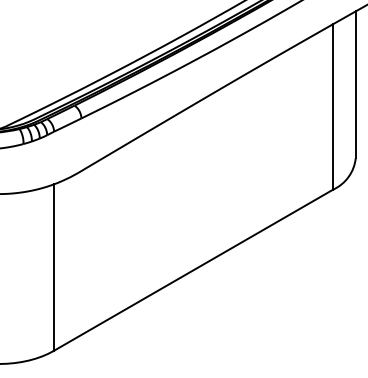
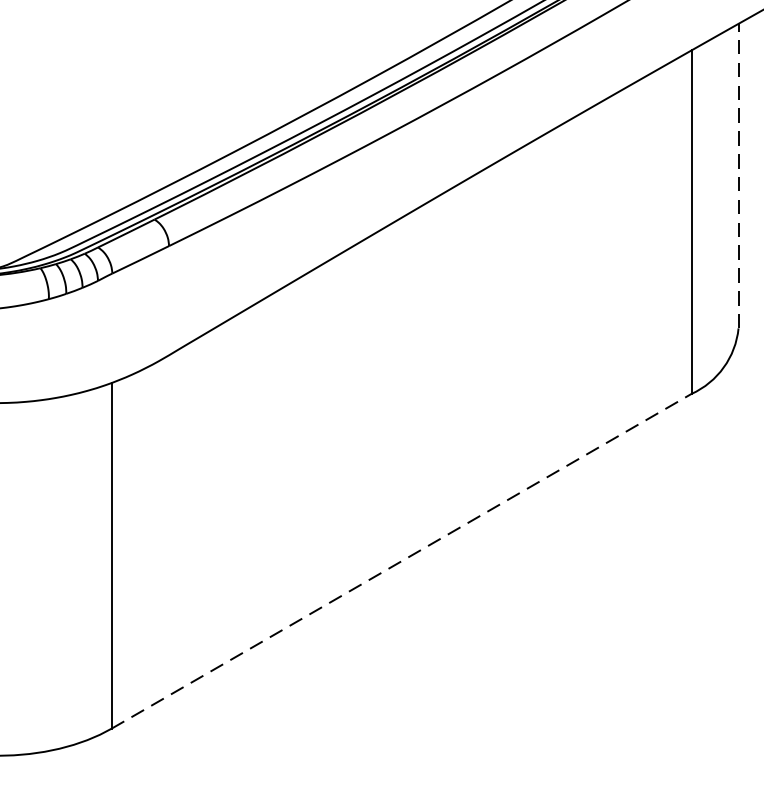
line: (355, 84) -> (737, 175), solid -> dashed
line: (193, 270) -> (401, 561), solid -> dashed

